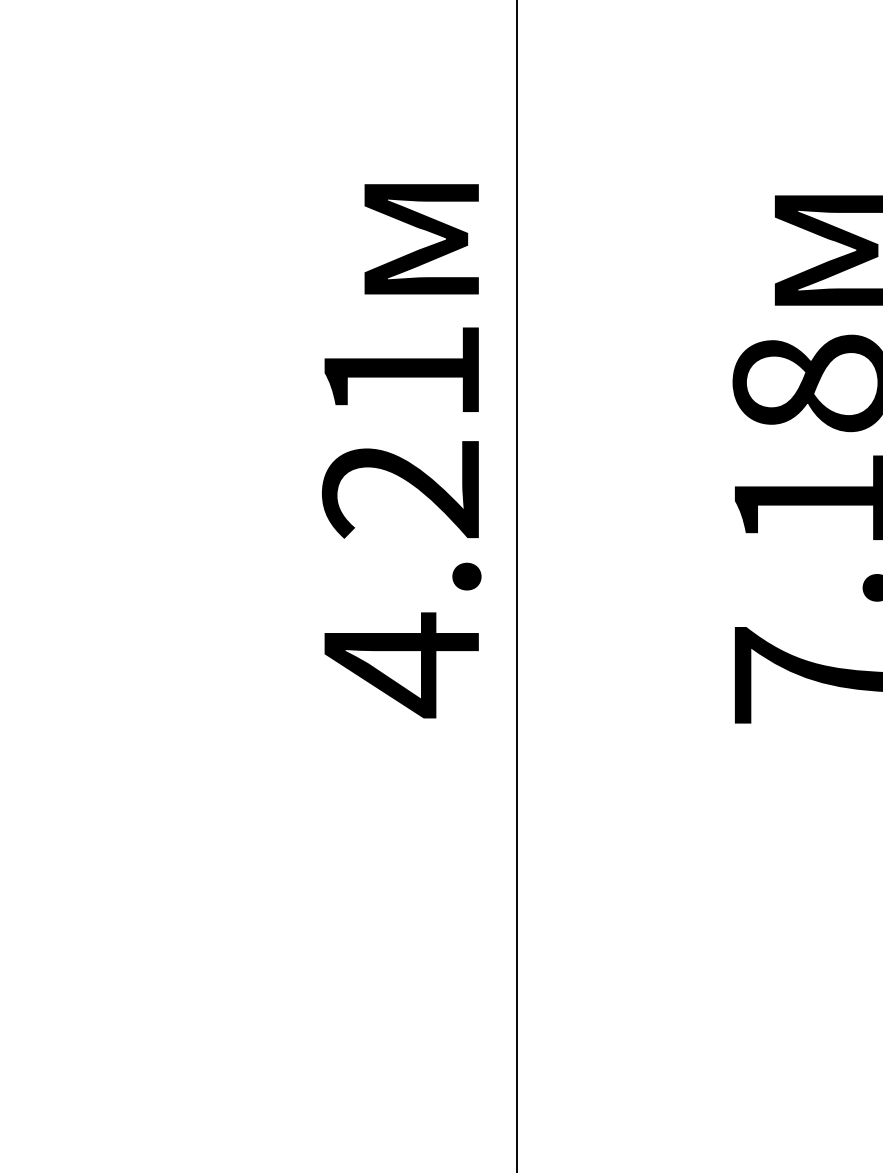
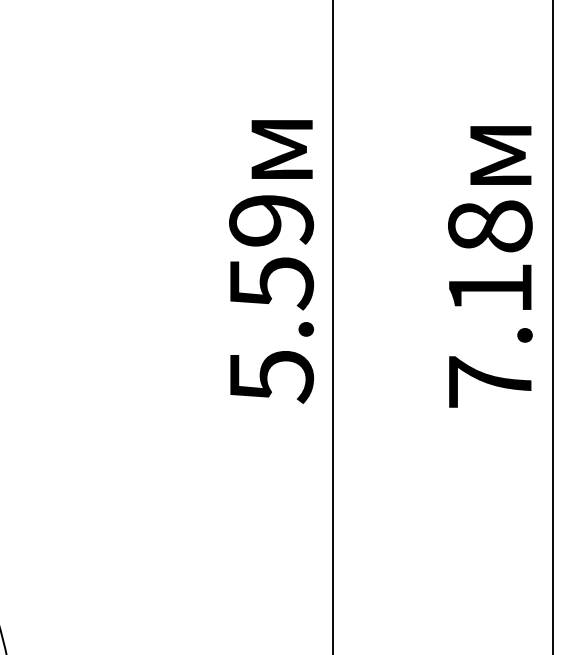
text: (401, 520) -> (271, 299), 4.21 -> 5.59

